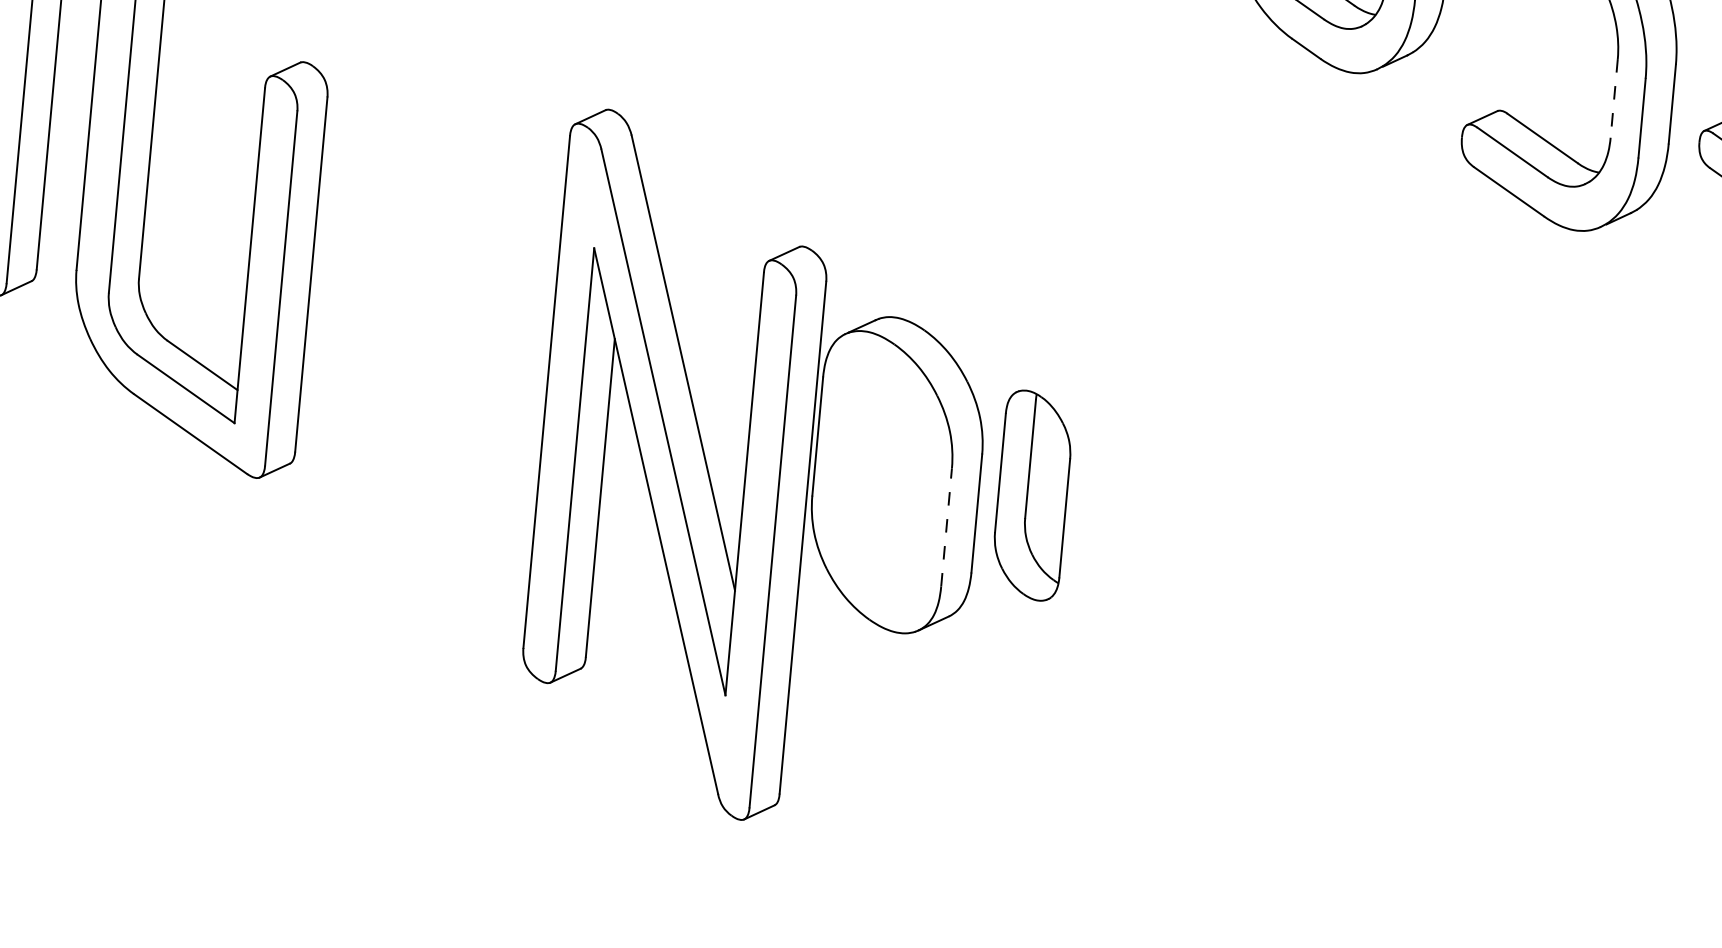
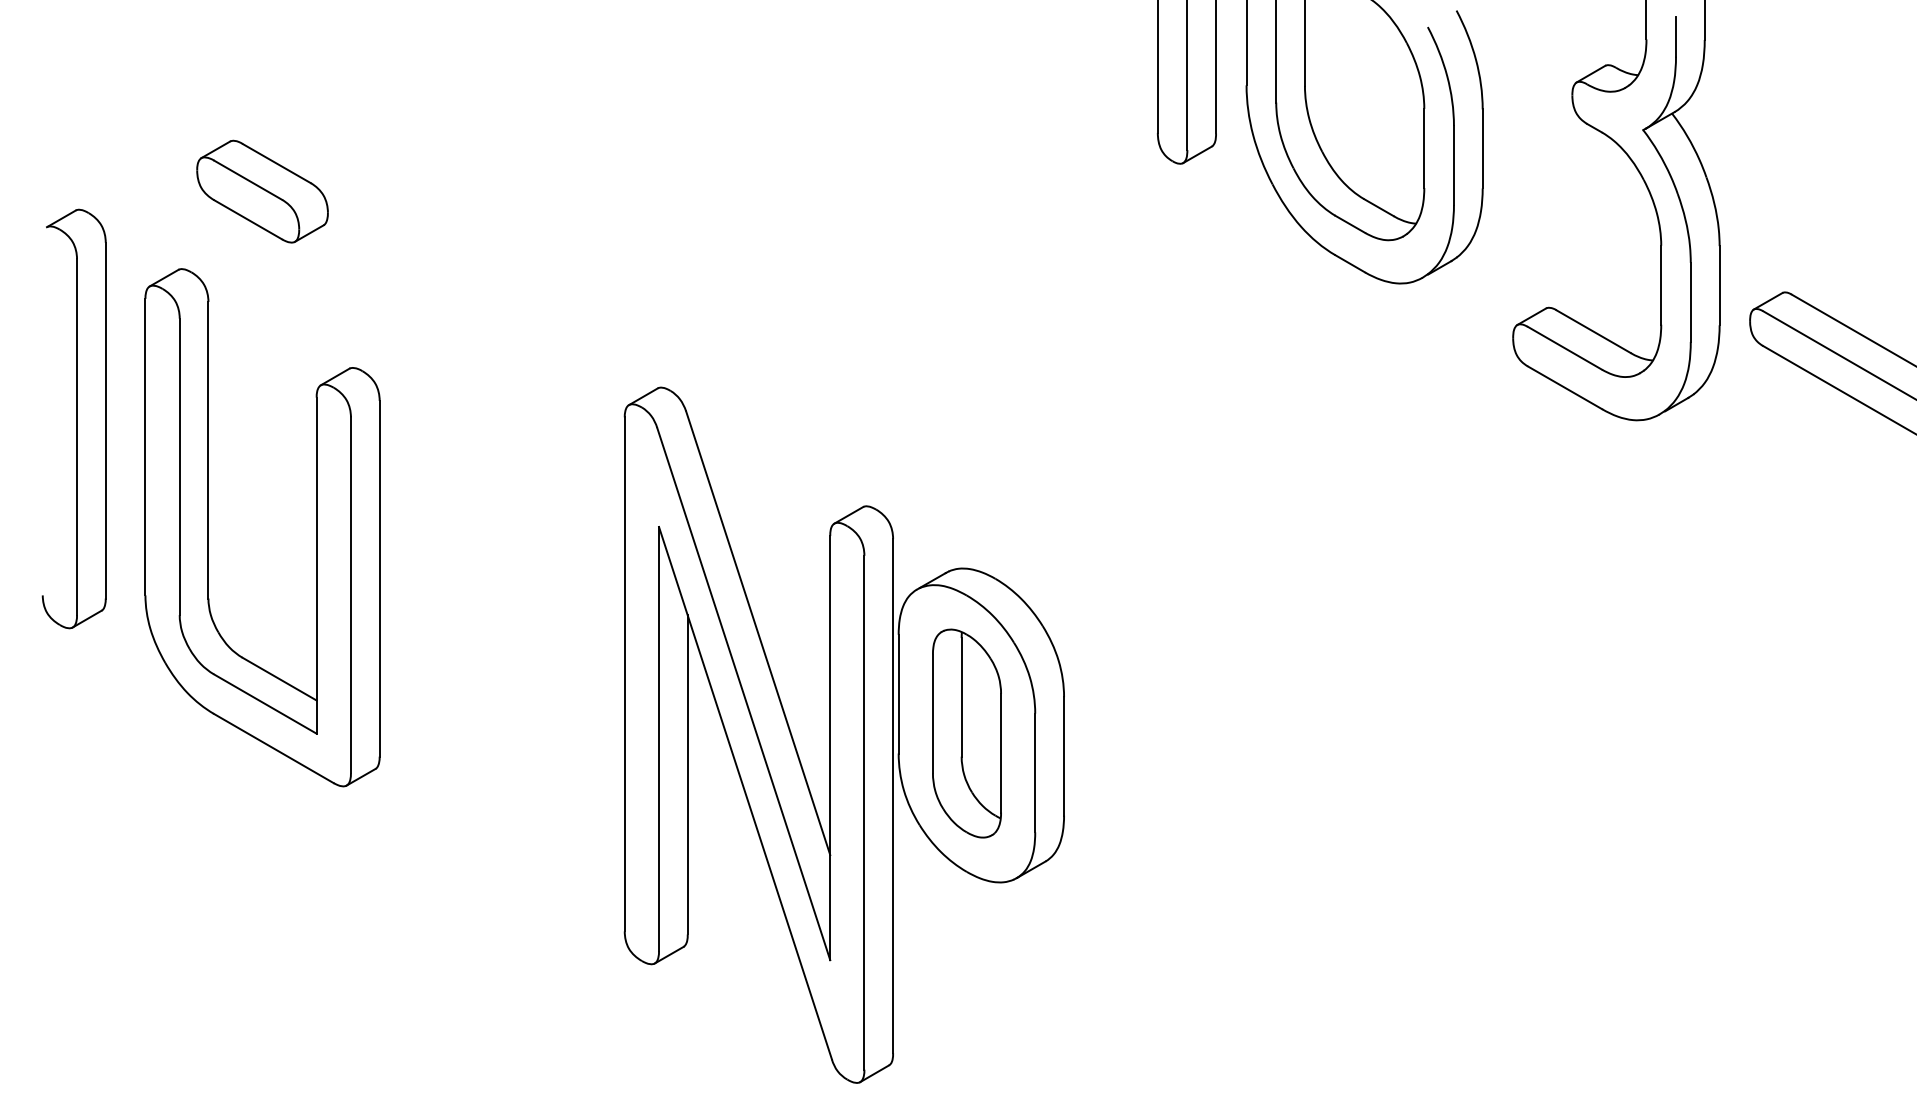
line: (1614, 98) -> (1661, 285), dashed -> solid
part: (1032, 495) -> (966, 733), moved
line: (946, 526) -> (1035, 772), dashed -> solid

